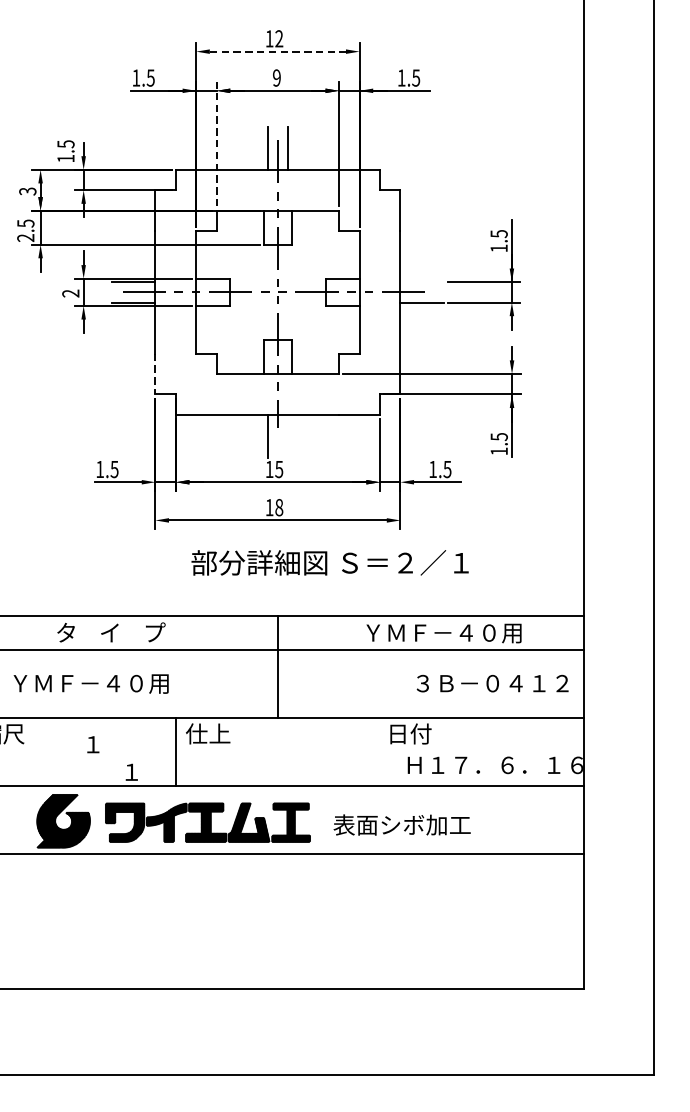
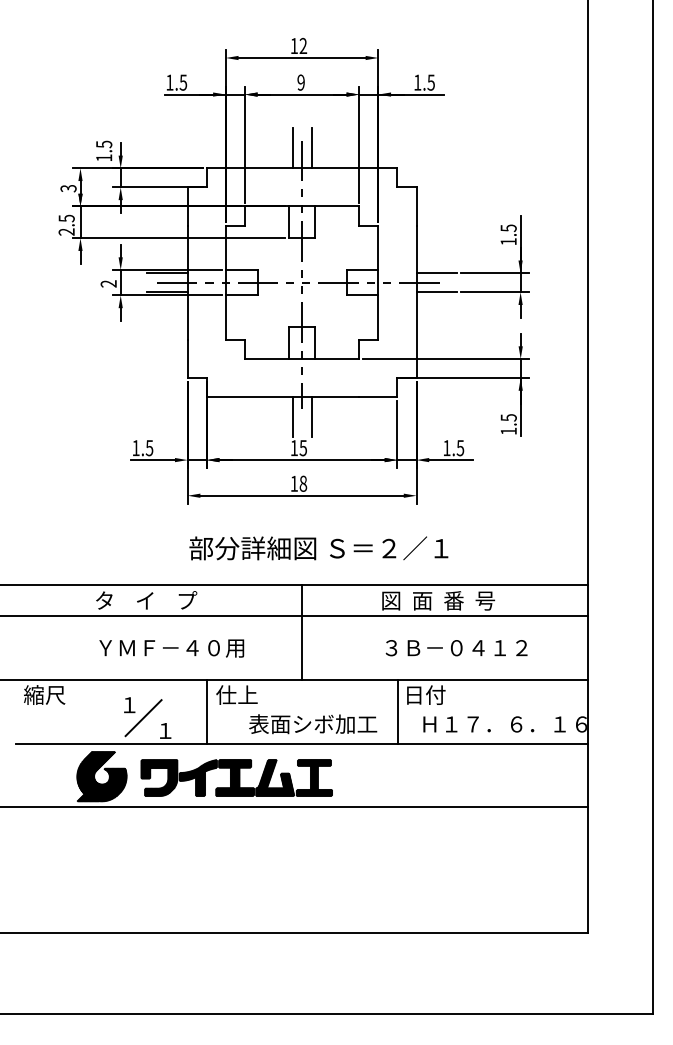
line: (278, 52) -> (302, 58), dashed -> solid
line: (216, 144) -> (244, 144), dashed -> solid
line: (421, 282) -> (436, 273), added
line: (155, 374) -> (187, 359), dashed -> solid
line: (287, 436) -> (311, 417), added
text: (329, 563) -> (318, 548), moved
text: (442, 632) -> (455, 600), ＹＭＦ－４０用 -> 図  面  番  号
text: (90, 684) -> (171, 648), moved
text: (492, 684) -> (456, 648), moved
line: (380, 751) -> (397, 711), added
line: (108, 758) -> (143, 718), added
text: (402, 825) -> (313, 724), moved

